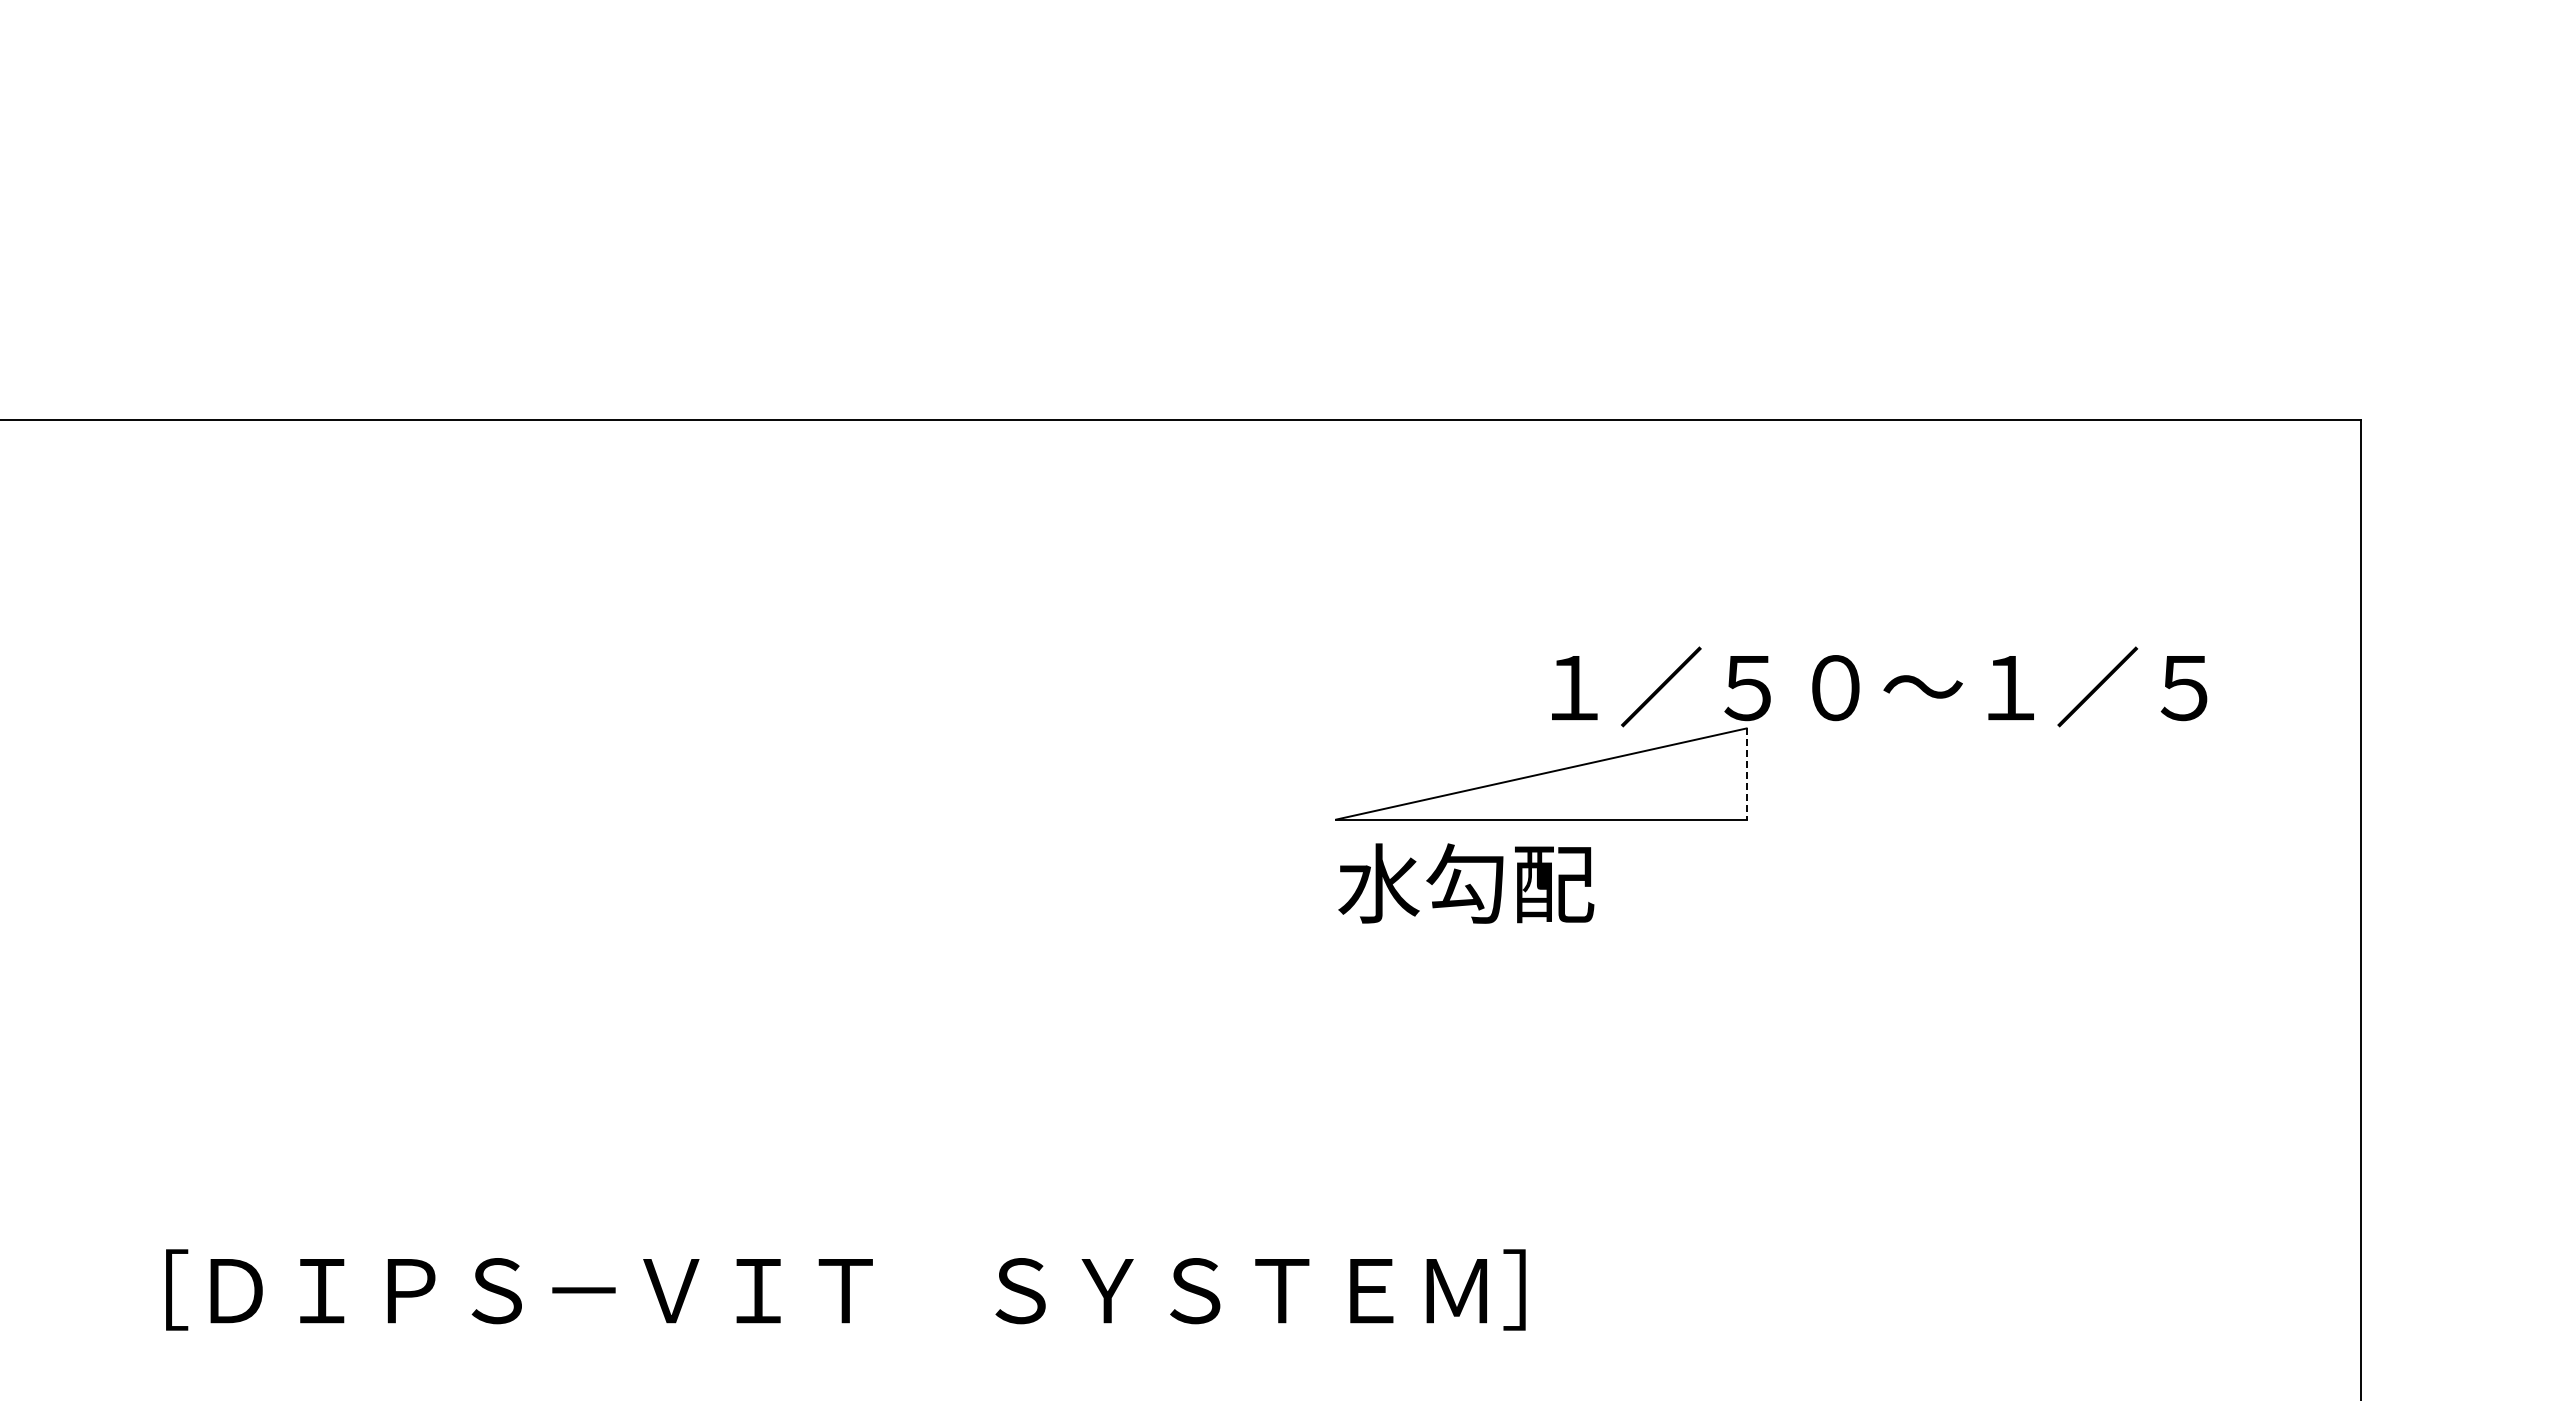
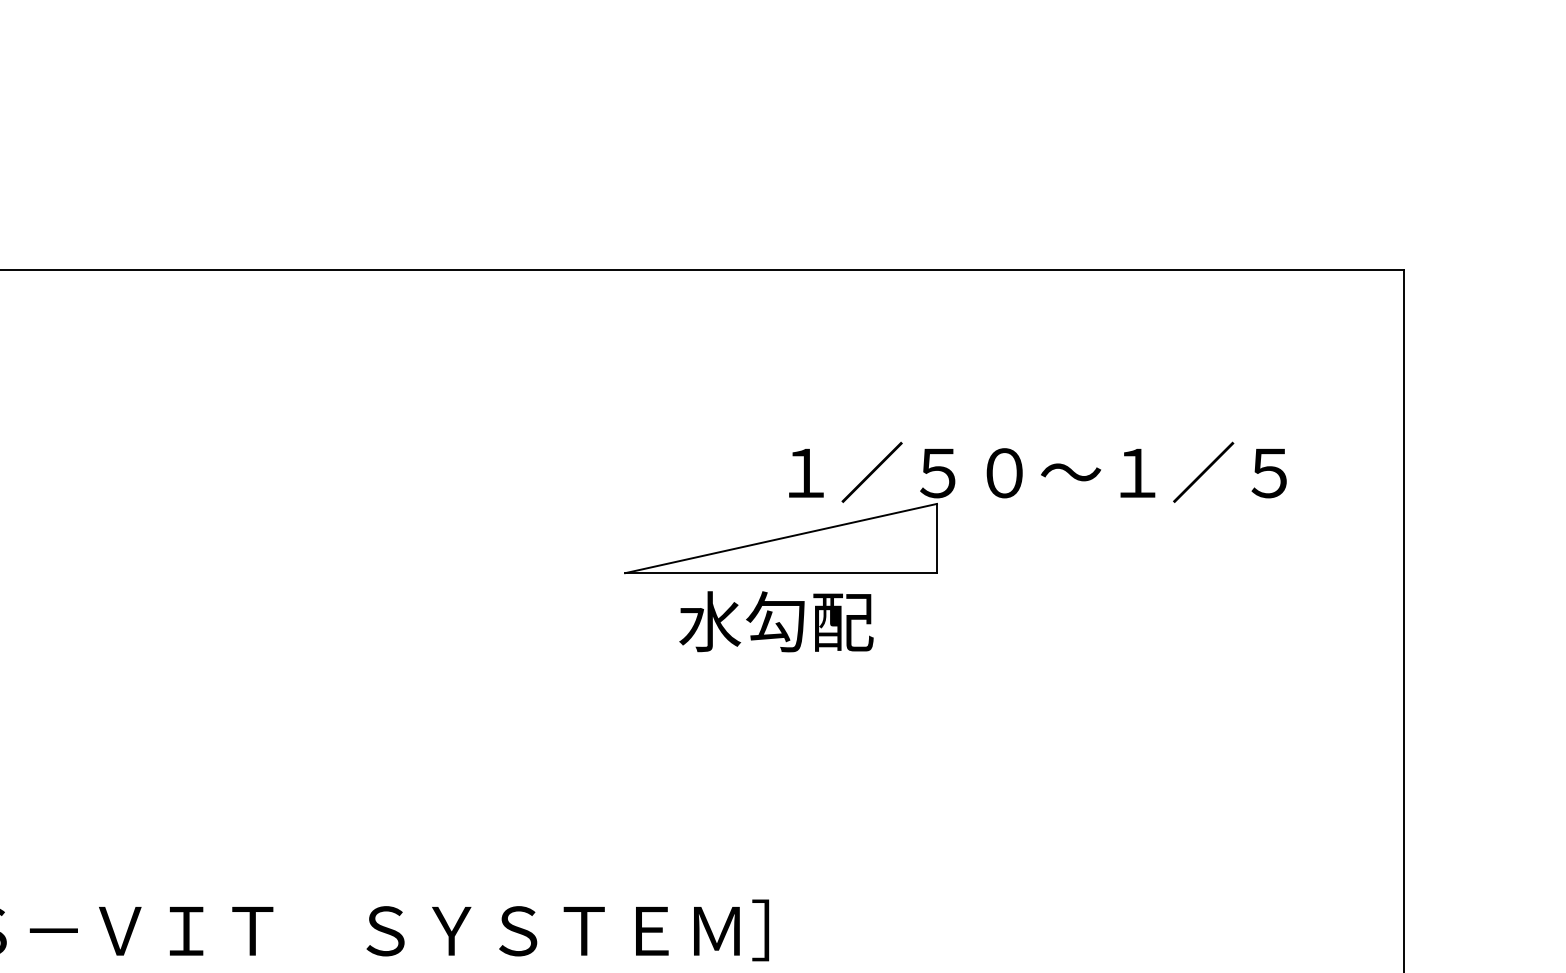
line: (1746, 774) -> (936, 538), dashed -> solid
text: (1466, 883) -> (776, 621), moved

